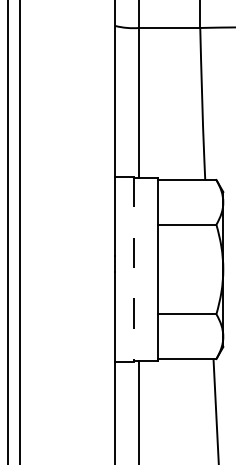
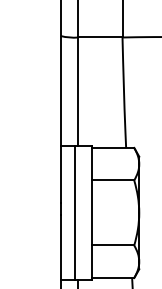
line: (134, 270) -> (74, 213), dashed -> solid

